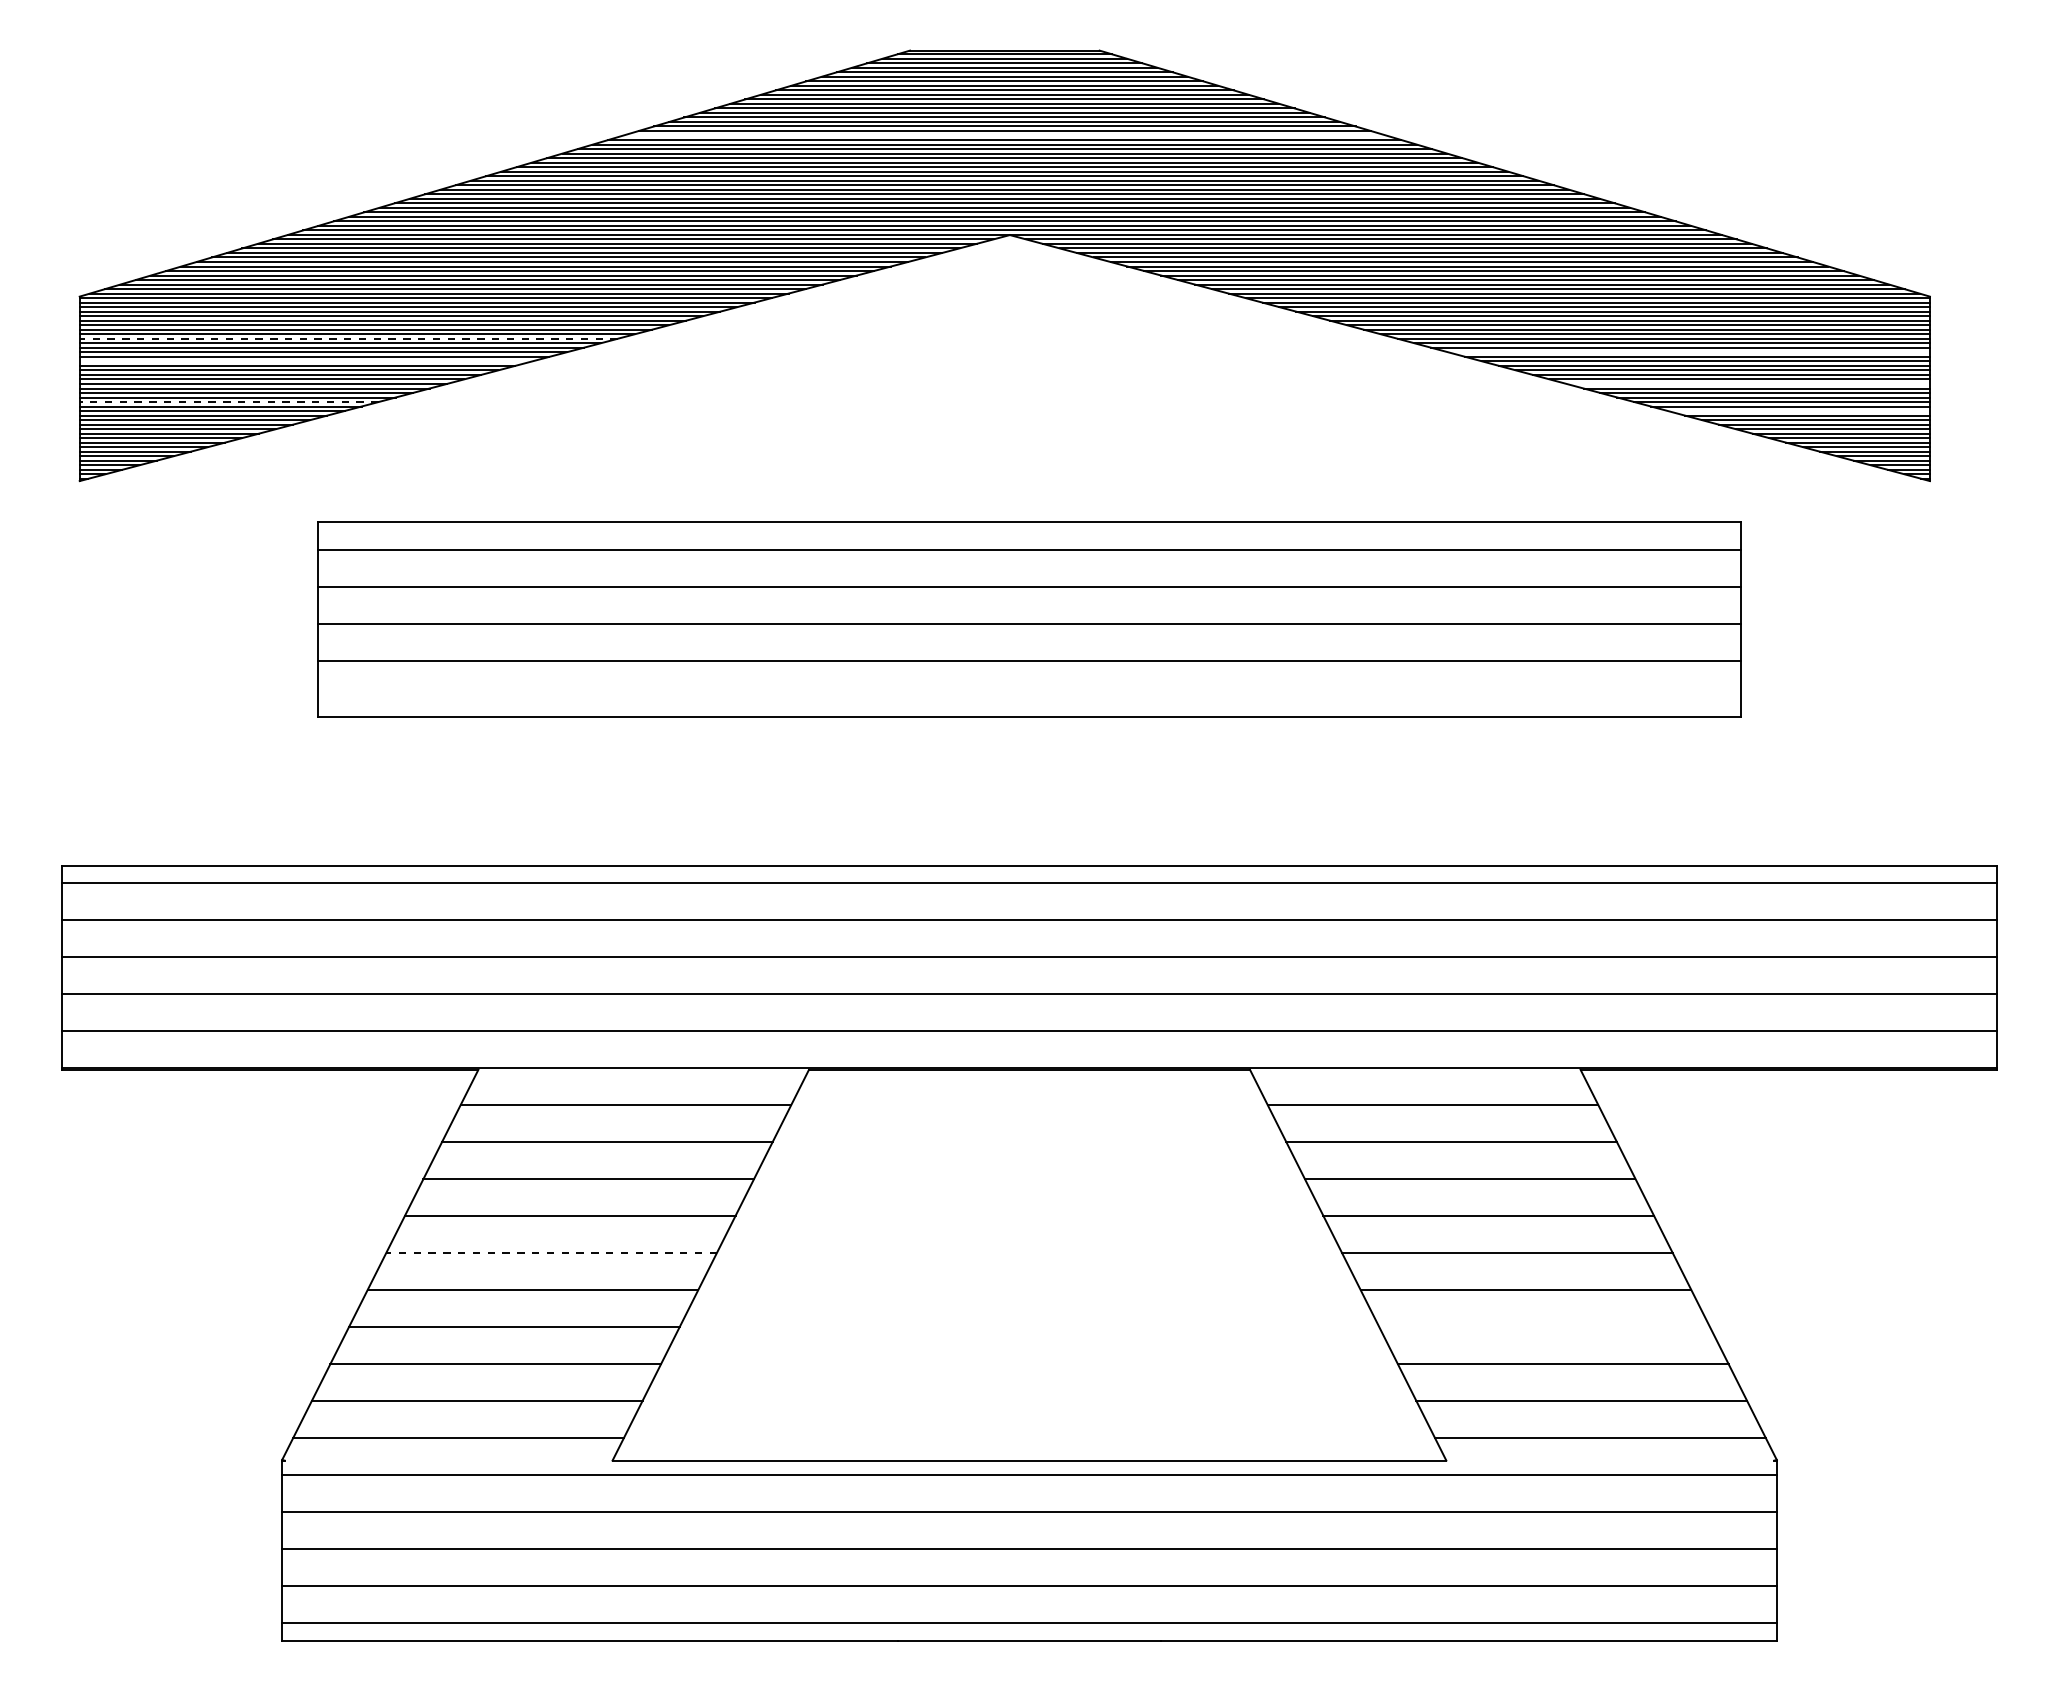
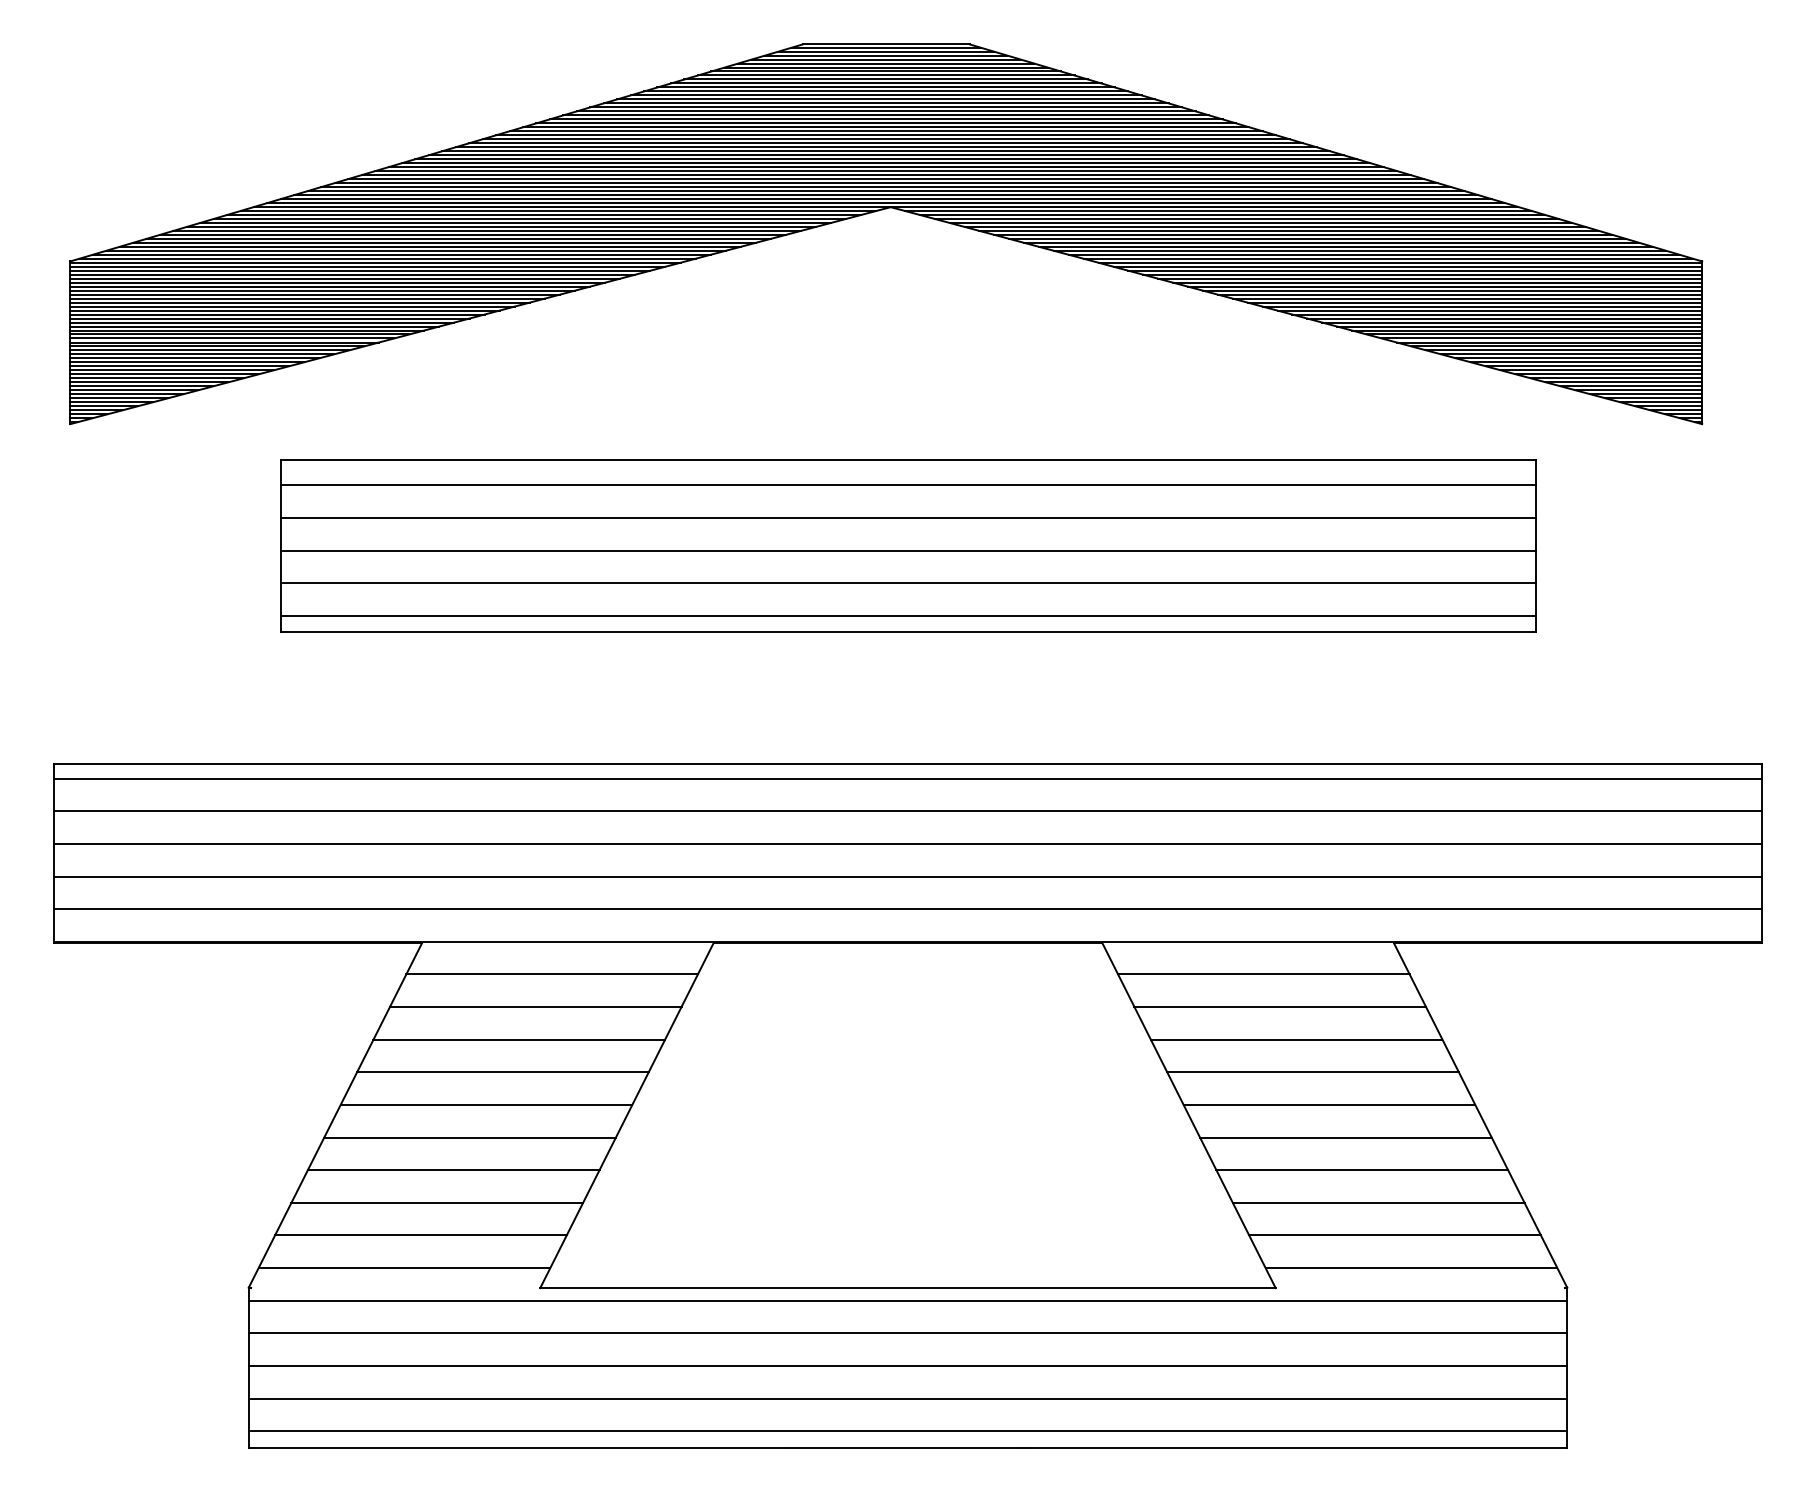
line: (1004, 135) -> (885, 119), added
line: (348, 338) -> (307, 298), dashed -> solid
line: (1688, 352) -> (1489, 310), added
line: (305, 361) -> (269, 318), added
line: (1747, 383) -> (1541, 338), added
line: (228, 402) -> (201, 354), dashed -> solid
line: (1798, 411) -> (1586, 362), added
line: (1029, 698) -> (908, 615), added
line: (551, 1252) -> (486, 1104), dashed -> solid
line: (1544, 1326) -> (1362, 1169), added

